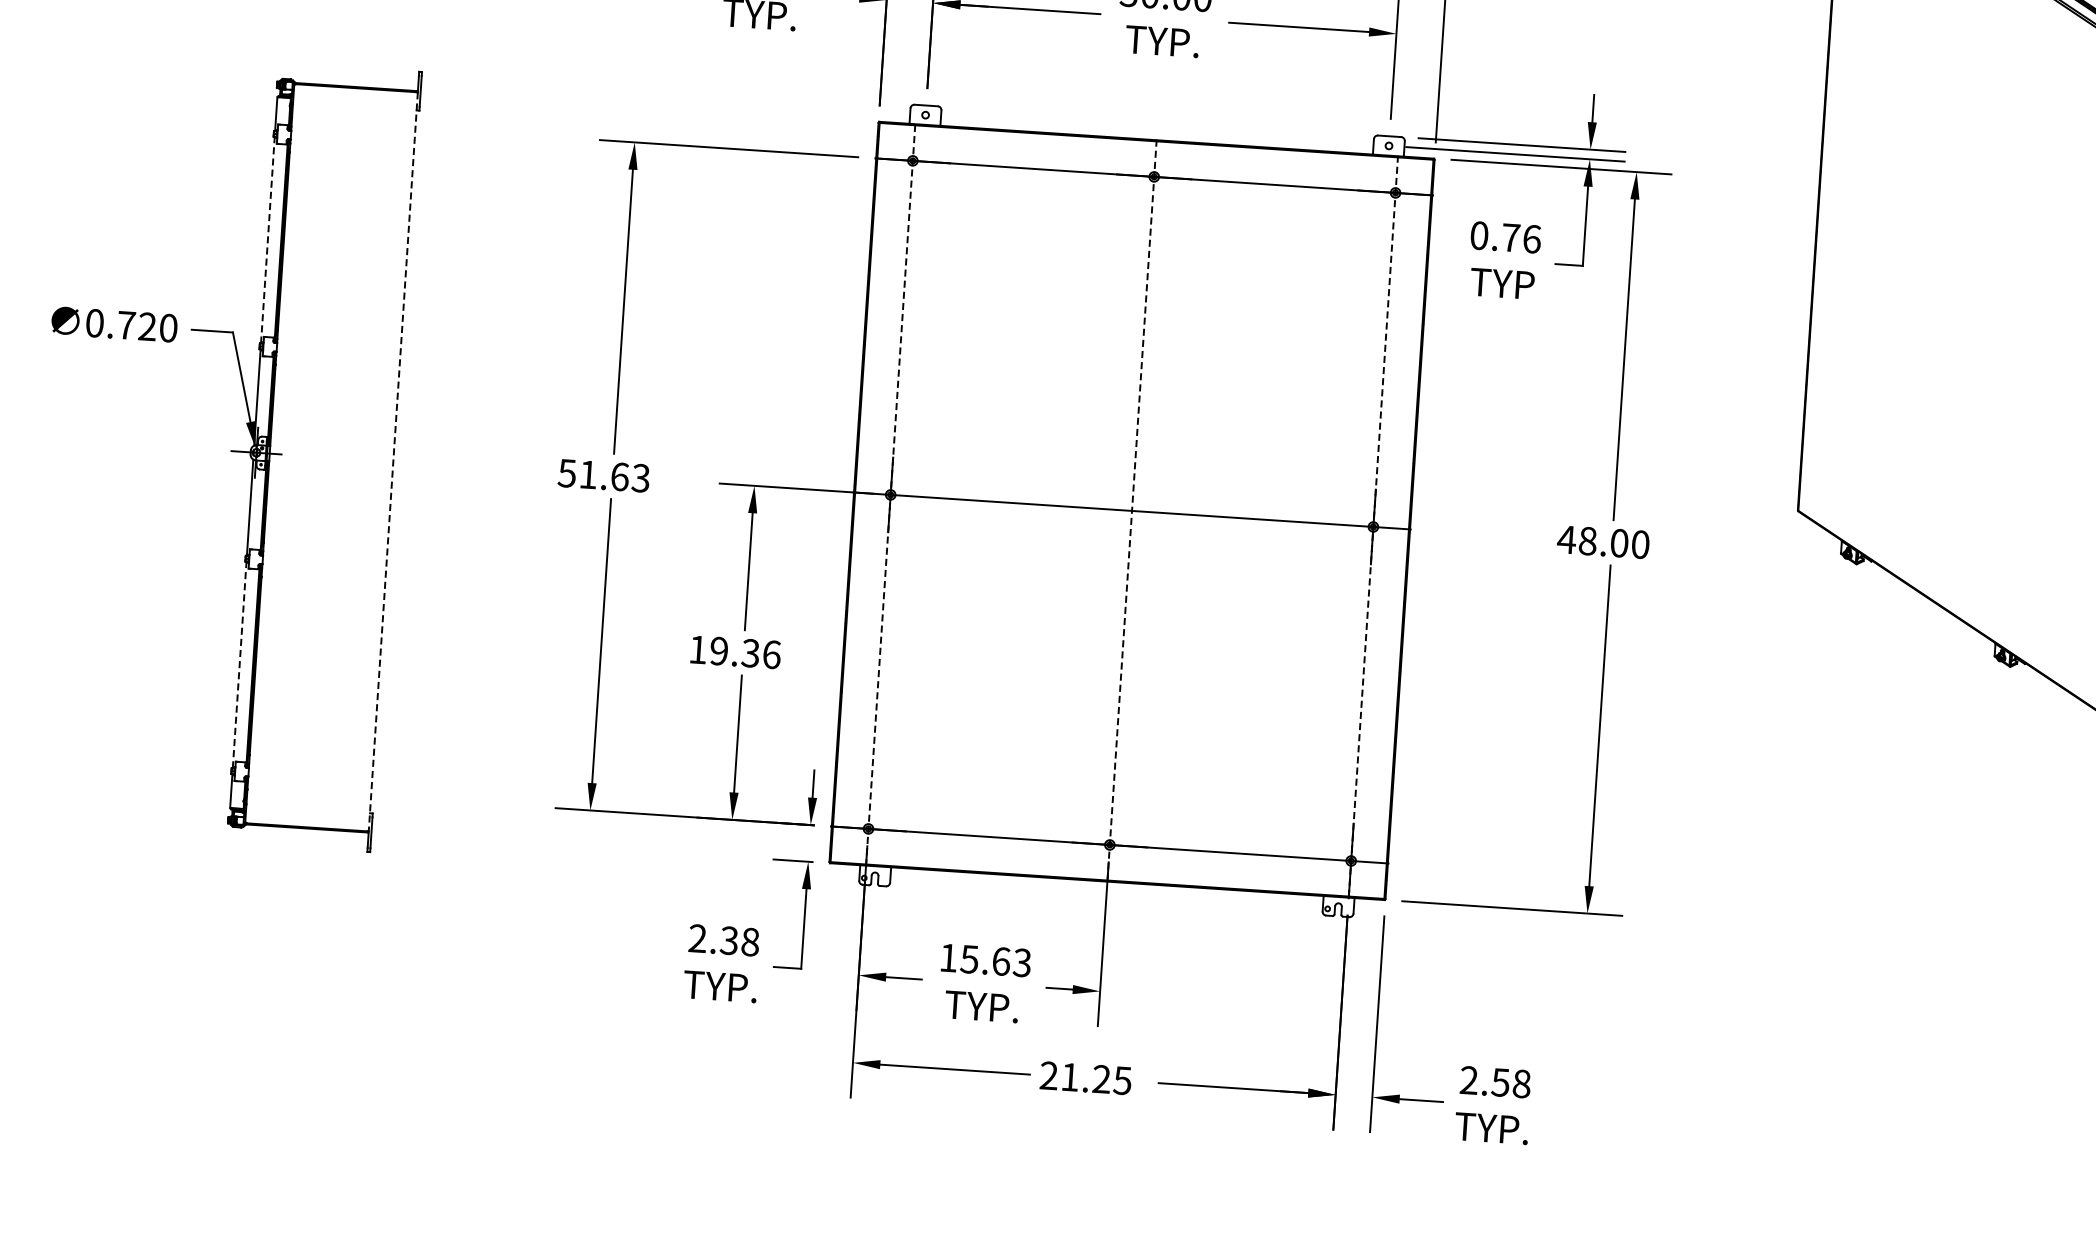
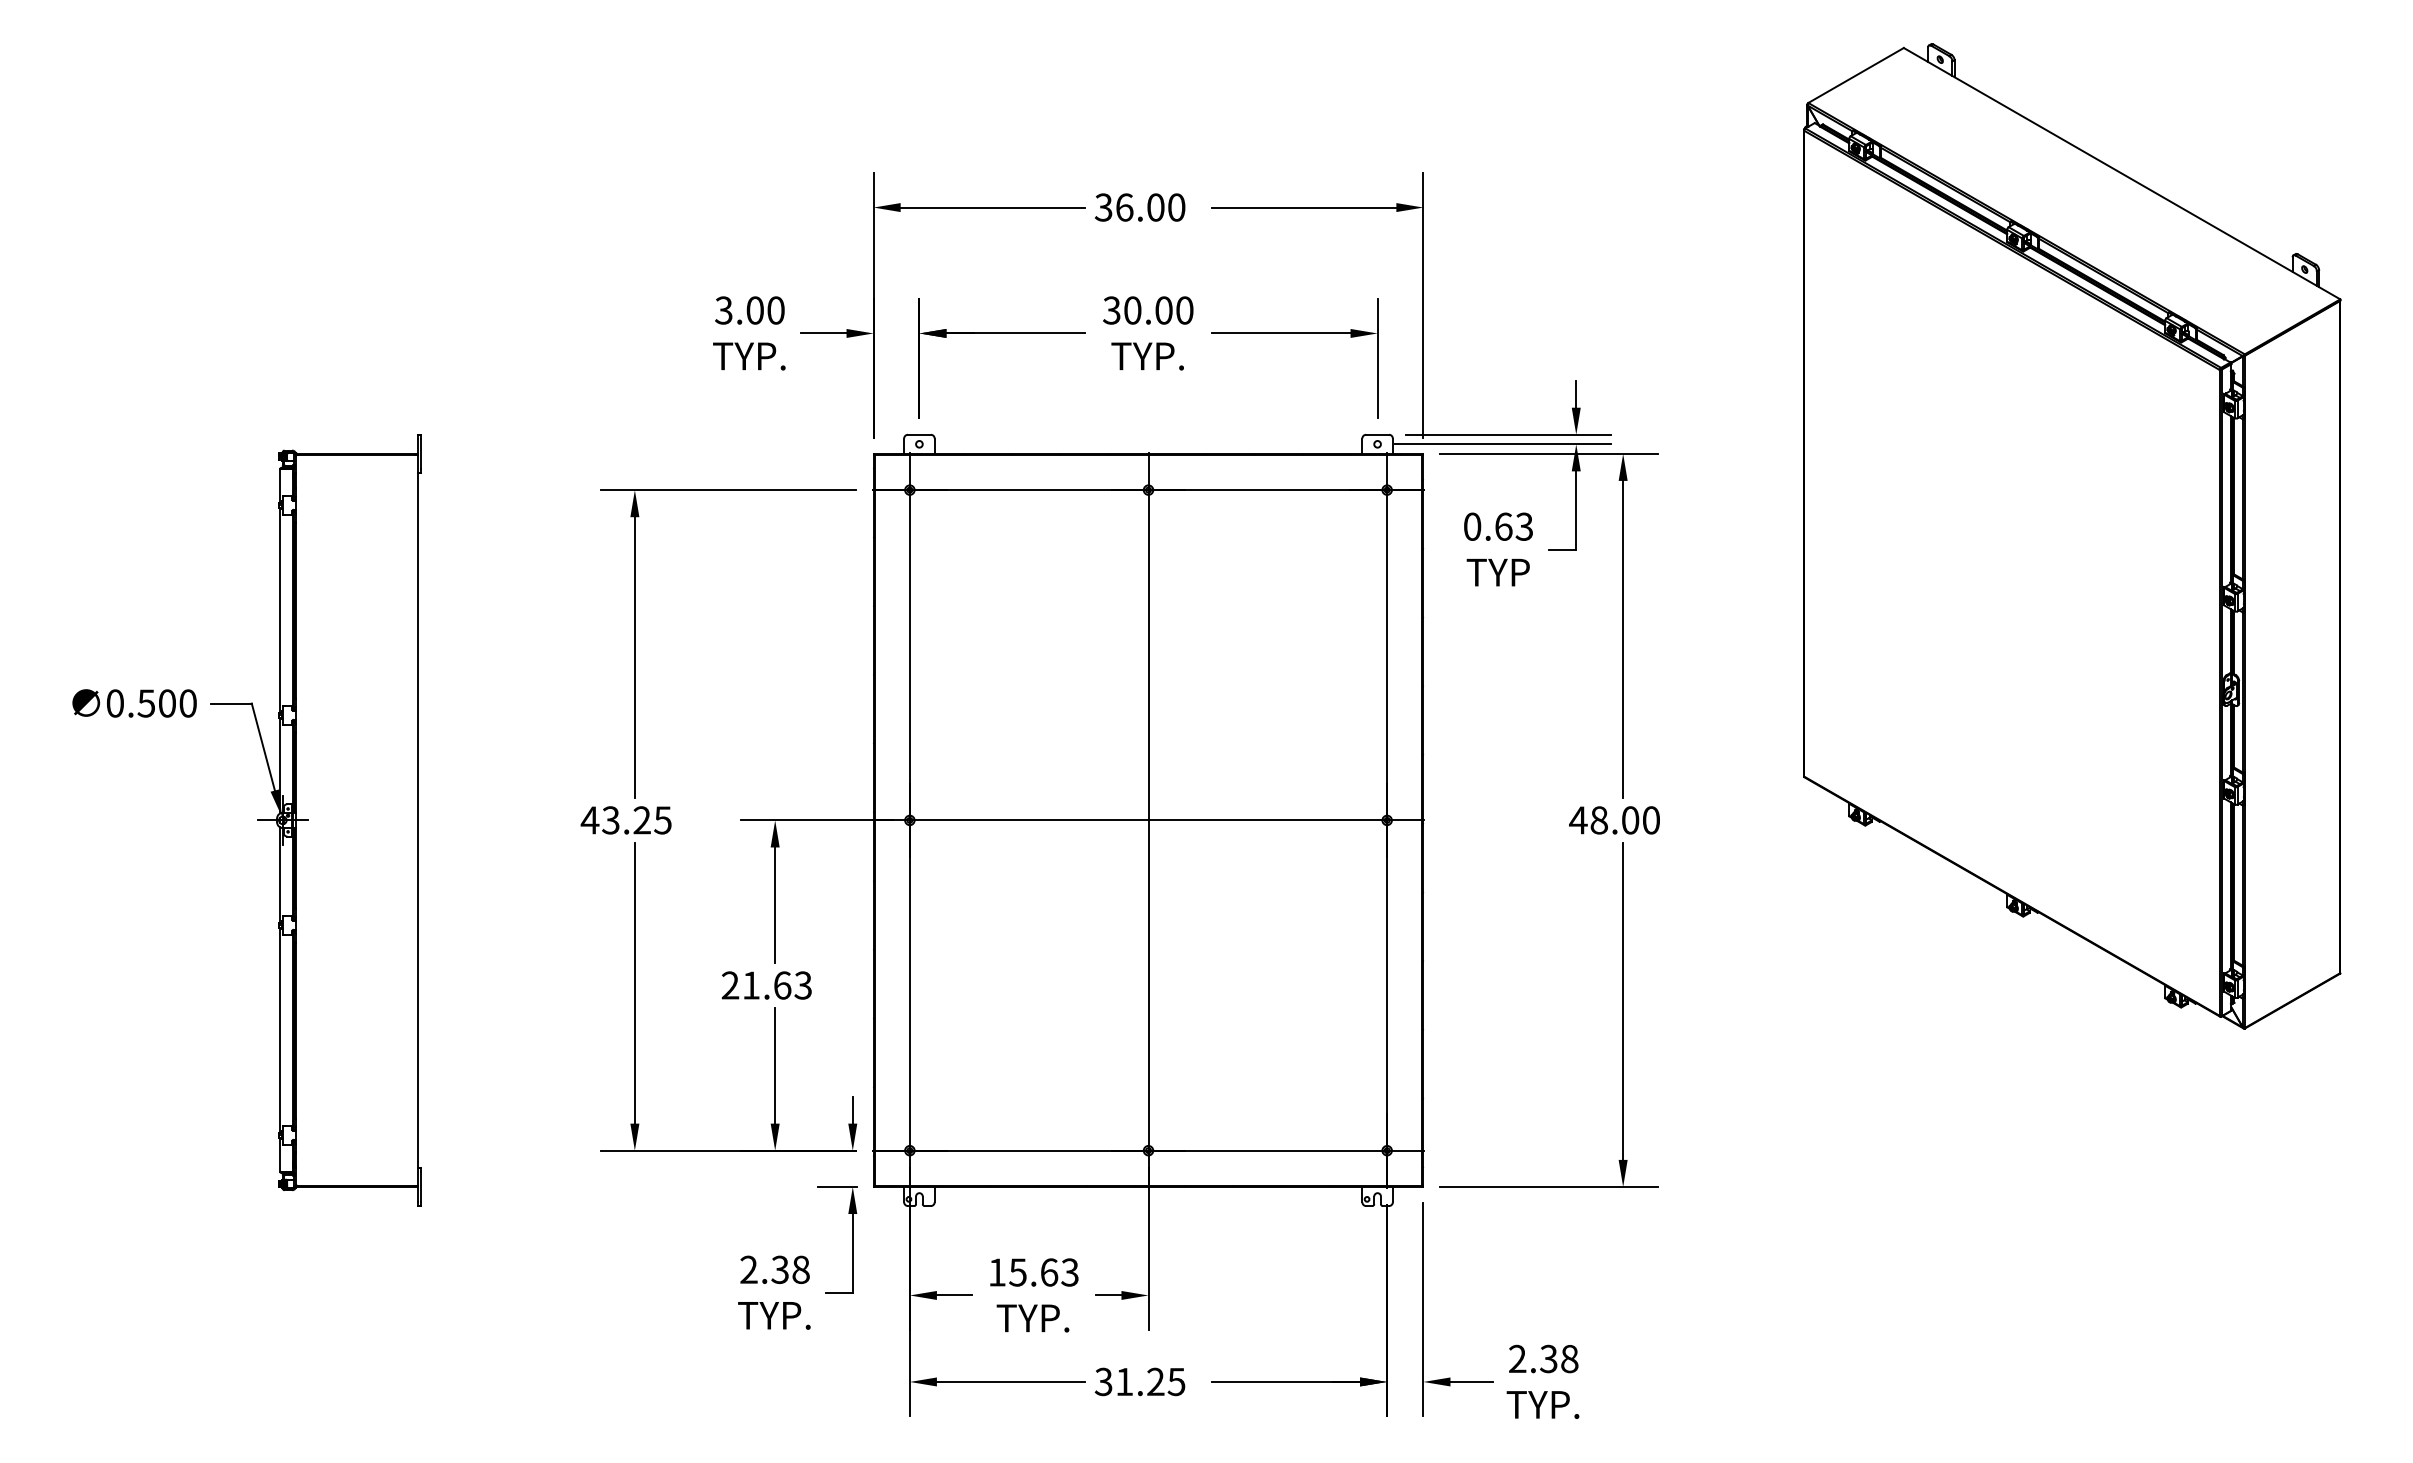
text: (1521, 238) -> (1514, 526), 0.76 -> 0.63
line: (268, 239) -> (280, 609), dashed -> solid
text: (136, 326) -> (156, 703), 0.720 -> 0.500
line: (393, 461) -> (418, 820), dashed -> solid
text: (603, 475) -> (625, 820), 51.63 -> 43.25
line: (890, 493) -> (909, 819), dashed -> solid
line: (1132, 511) -> (1148, 820), dashed -> solid
line: (1373, 527) -> (1387, 820), dashed -> solid
text: (734, 652) -> (766, 985), 19.36 -> 21.63
line: (240, 664) -> (280, 1029), dashed -> solid
text: (1048, 1076) -> (1103, 1382), 21.25 -> 31.25
text: (1500, 1082) -> (1548, 1358), 2.58 -> 2.38

